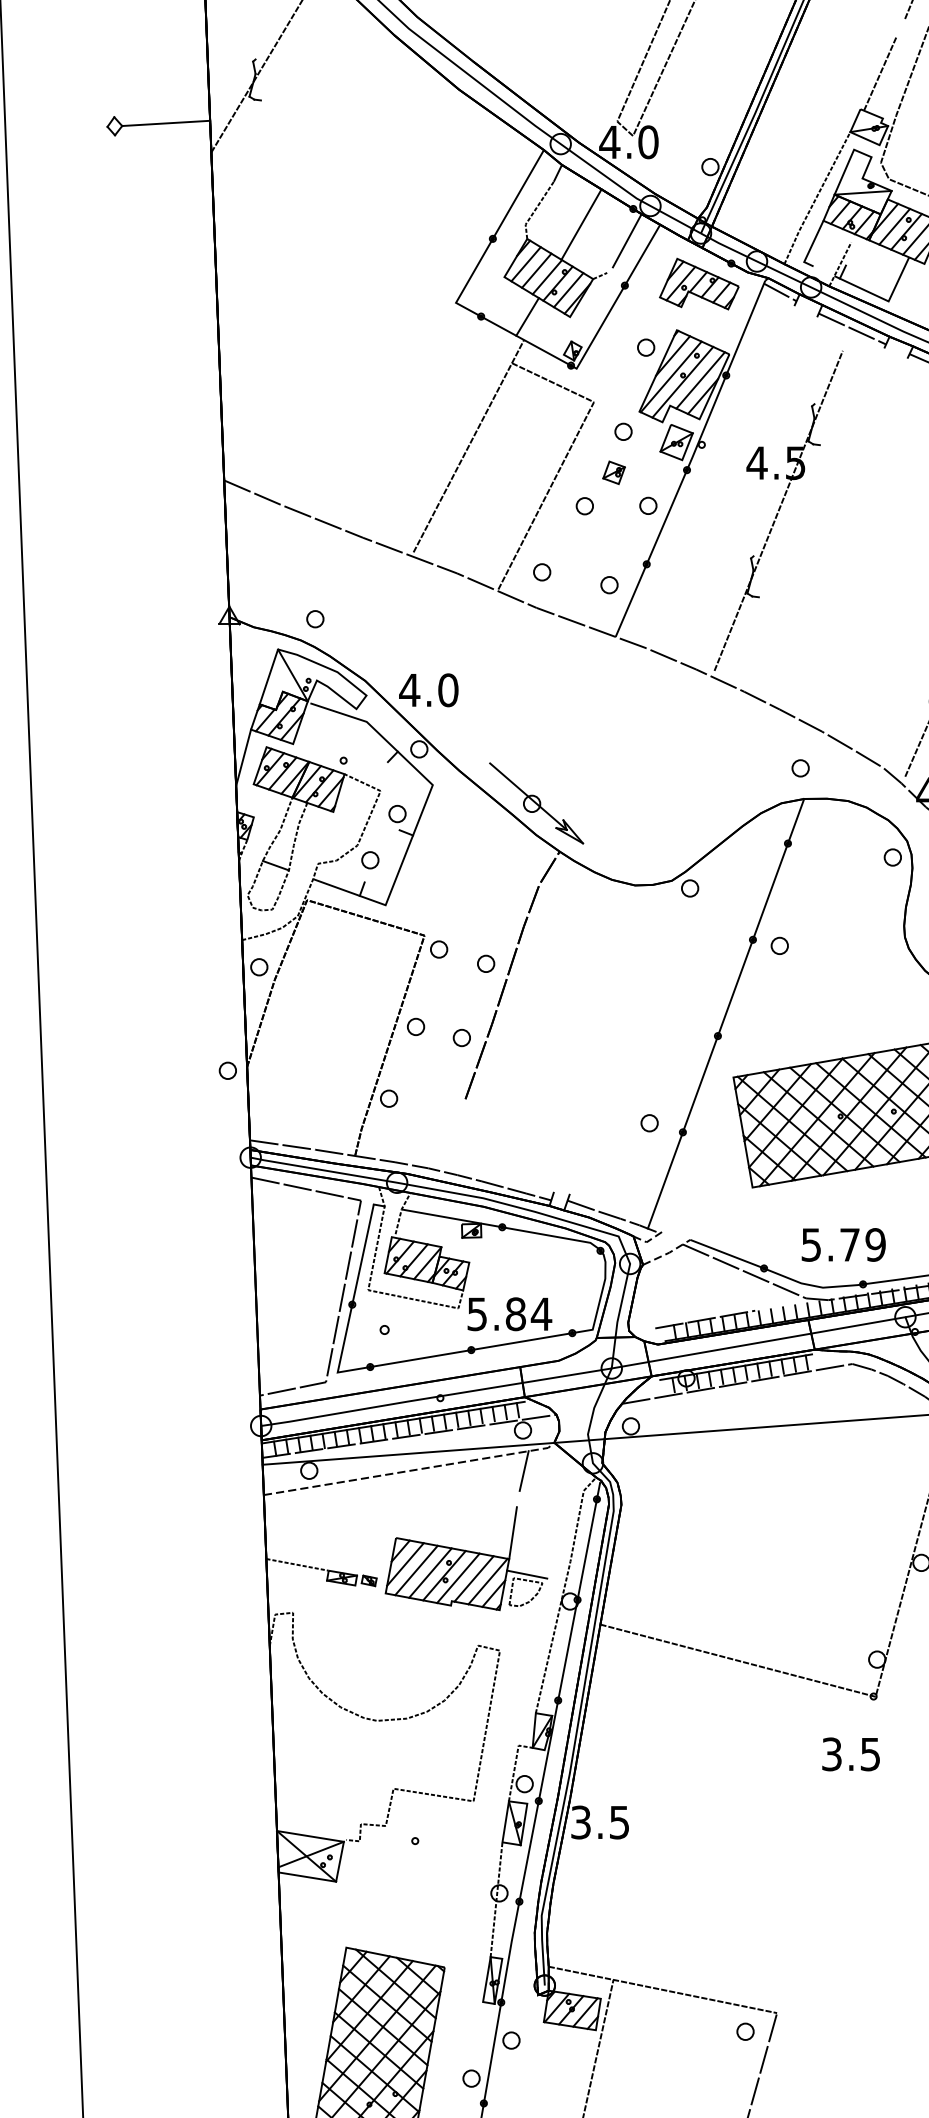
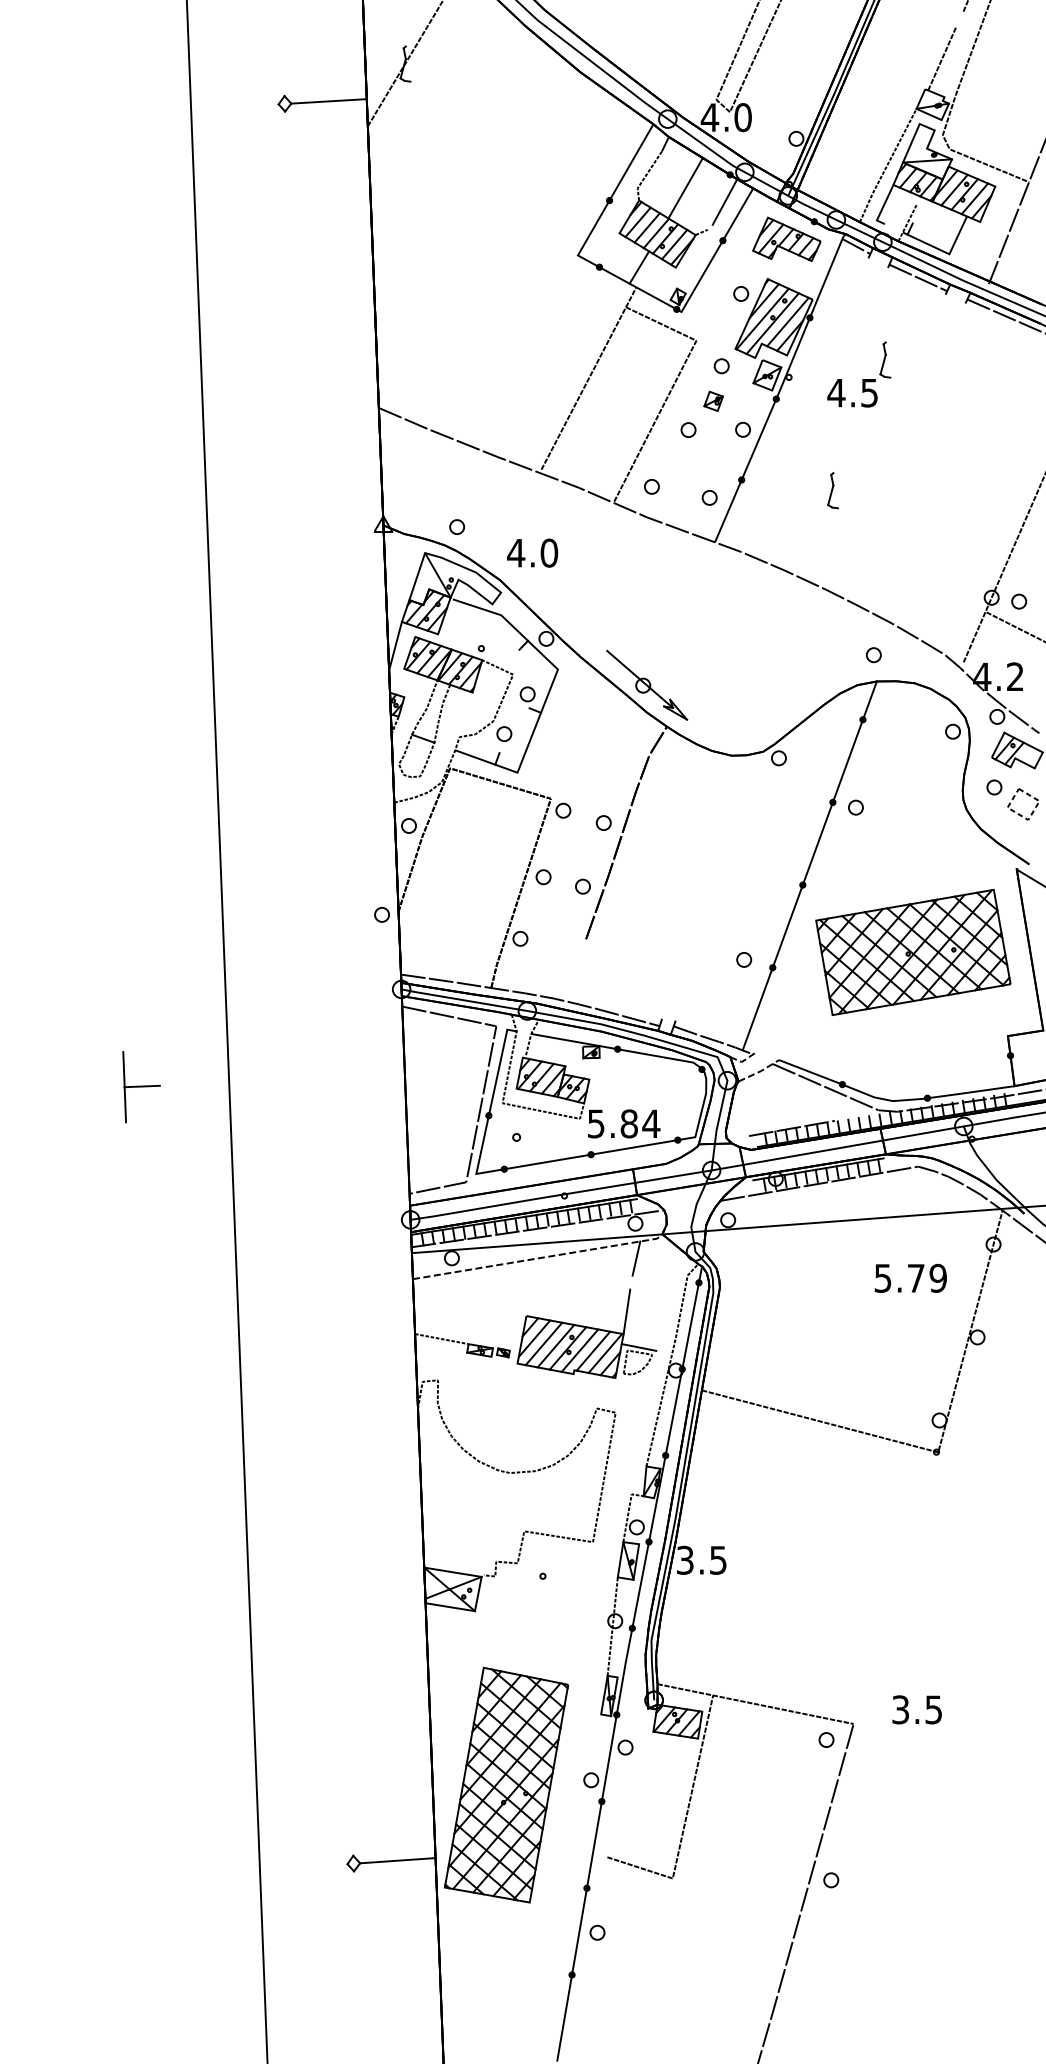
line: (778, 510) -> (854, 433), removed
text: (428, 689) -> (532, 552), moved
text: (843, 1243) -> (910, 1277), moved
text: (850, 1753) -> (916, 1709), moved

